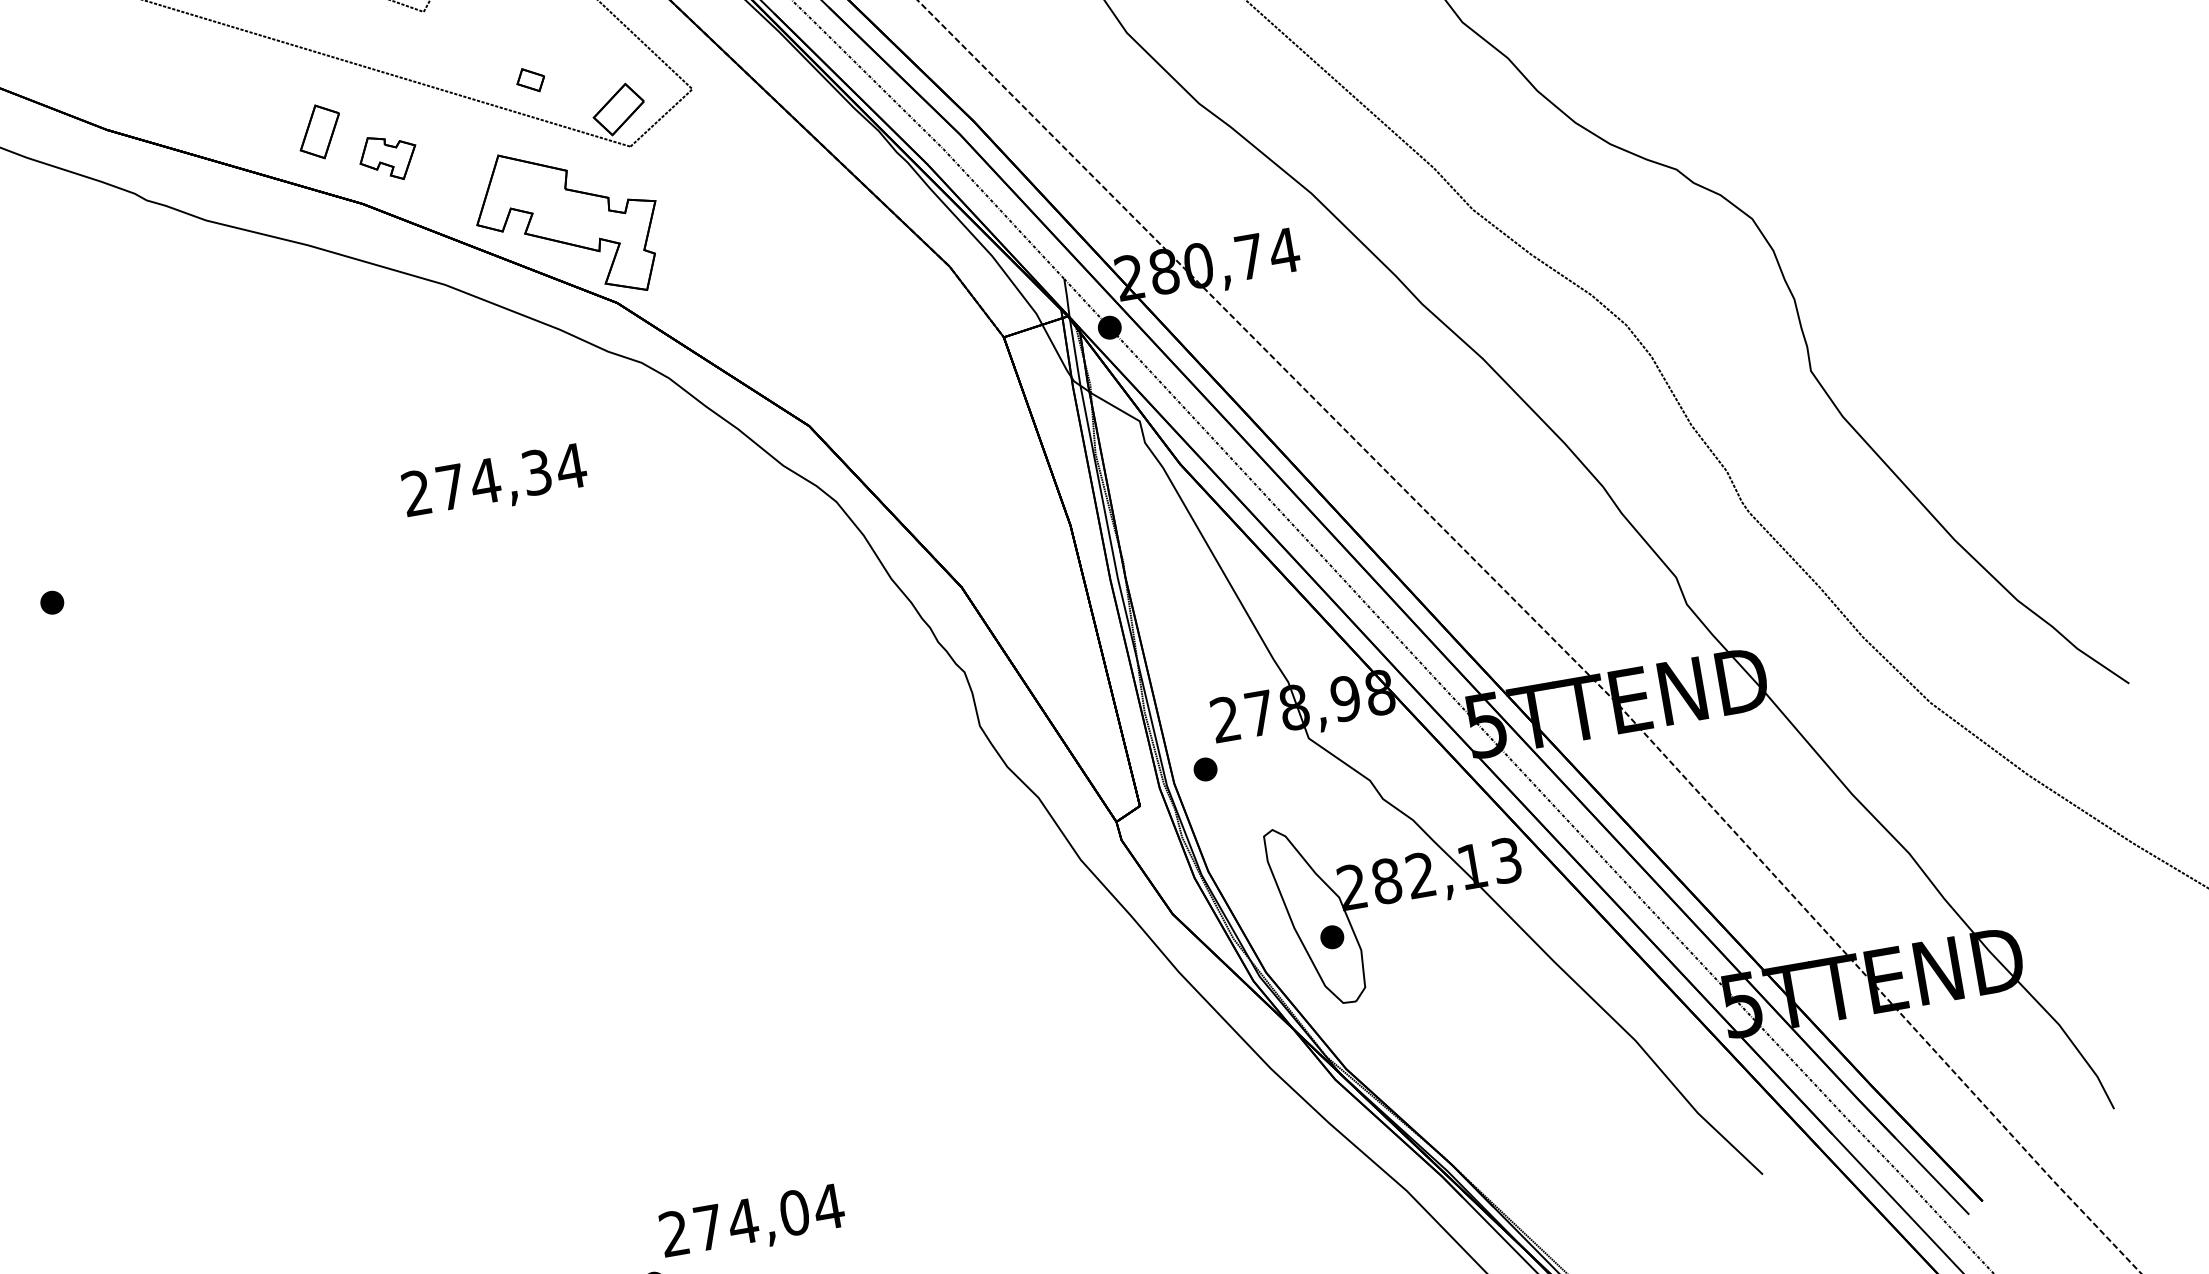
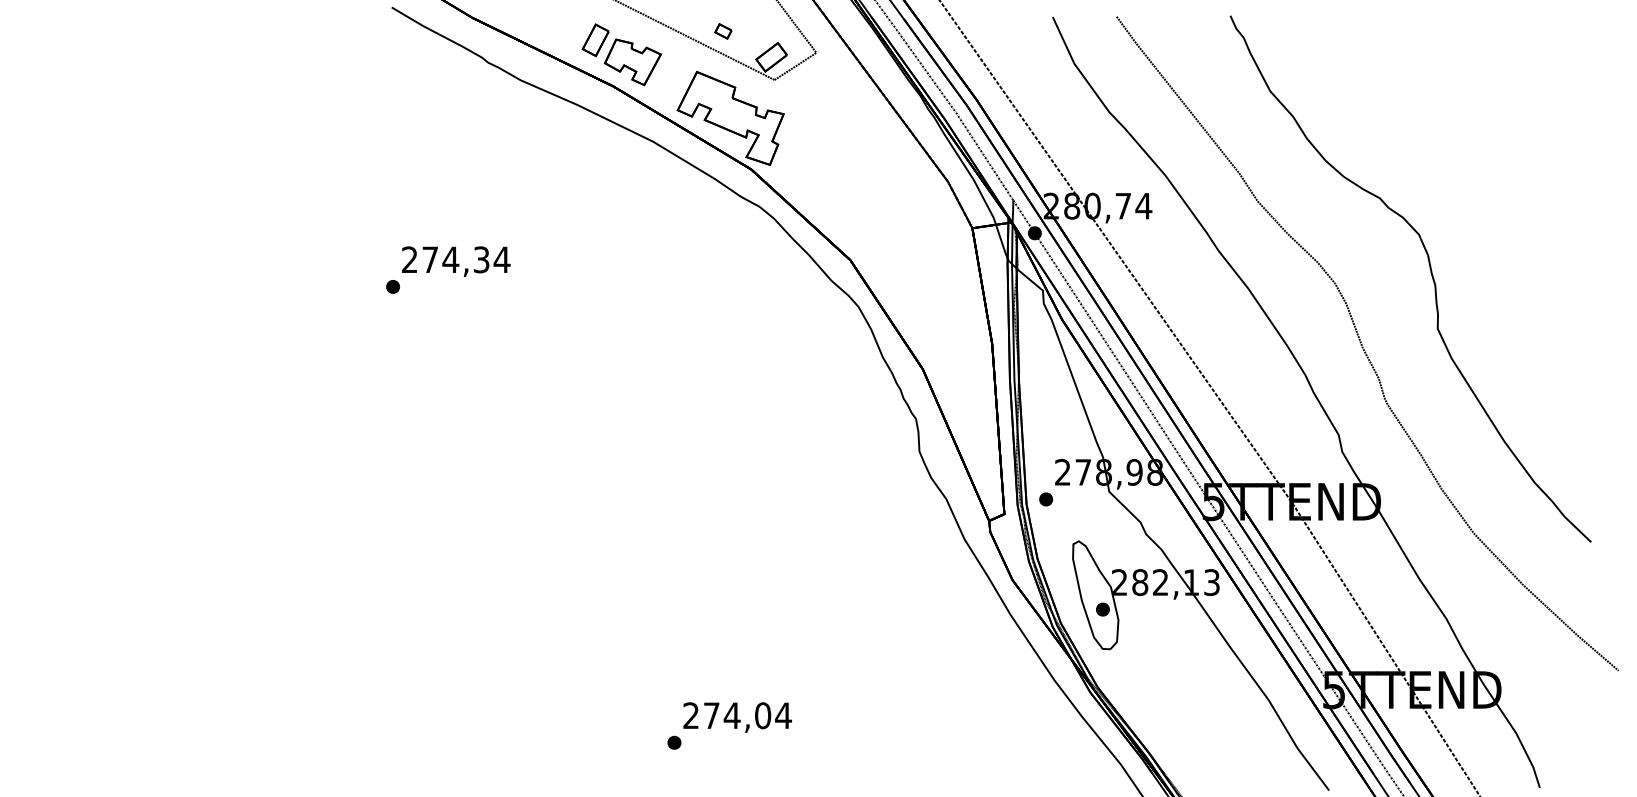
part: (387, 158) -> (632, 62), size x1.67
text: (495, 482) -> (456, 261), moved

